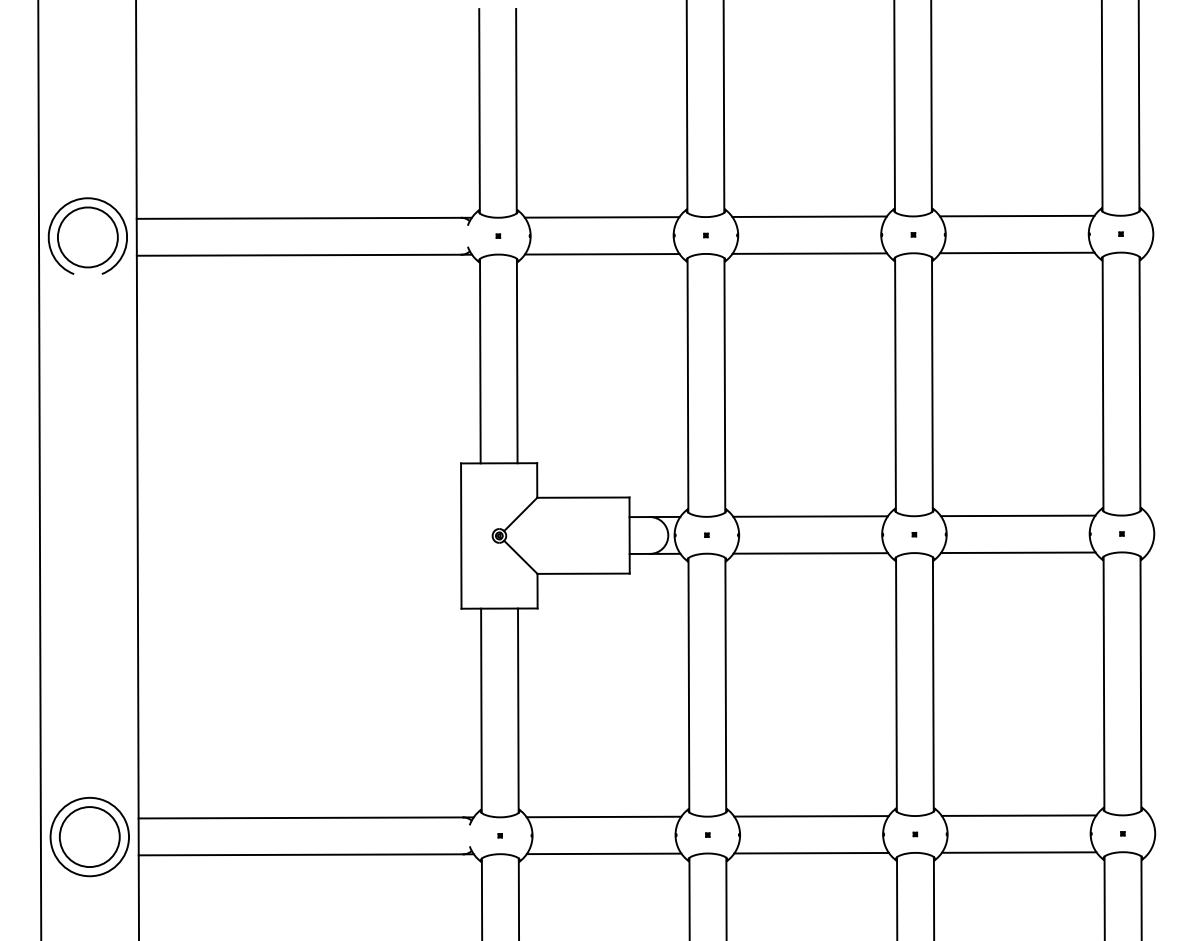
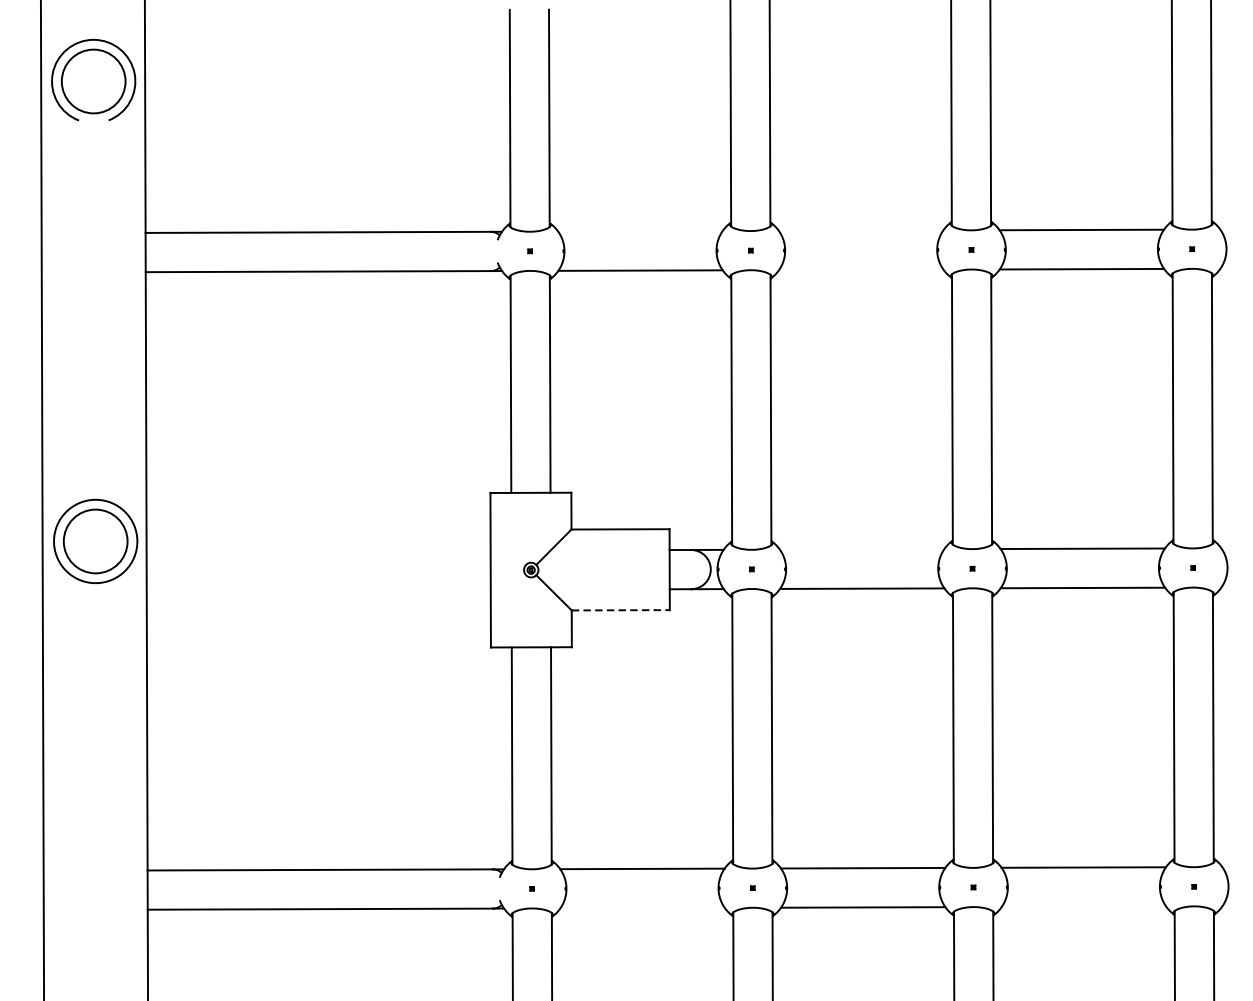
line: (809, 216) -> (860, 230), removed
line: (601, 217) -> (639, 231), removed
part: (87, 235) -> (93, 79), moved
line: (809, 253) -> (860, 269), removed
line: (810, 516) -> (862, 549), removed
line: (584, 573) -> (621, 610), solid -> dashed
part: (89, 837) -> (95, 541), moved
line: (1018, 852) -> (1083, 906), removed
line: (603, 853) -> (641, 907), removed

